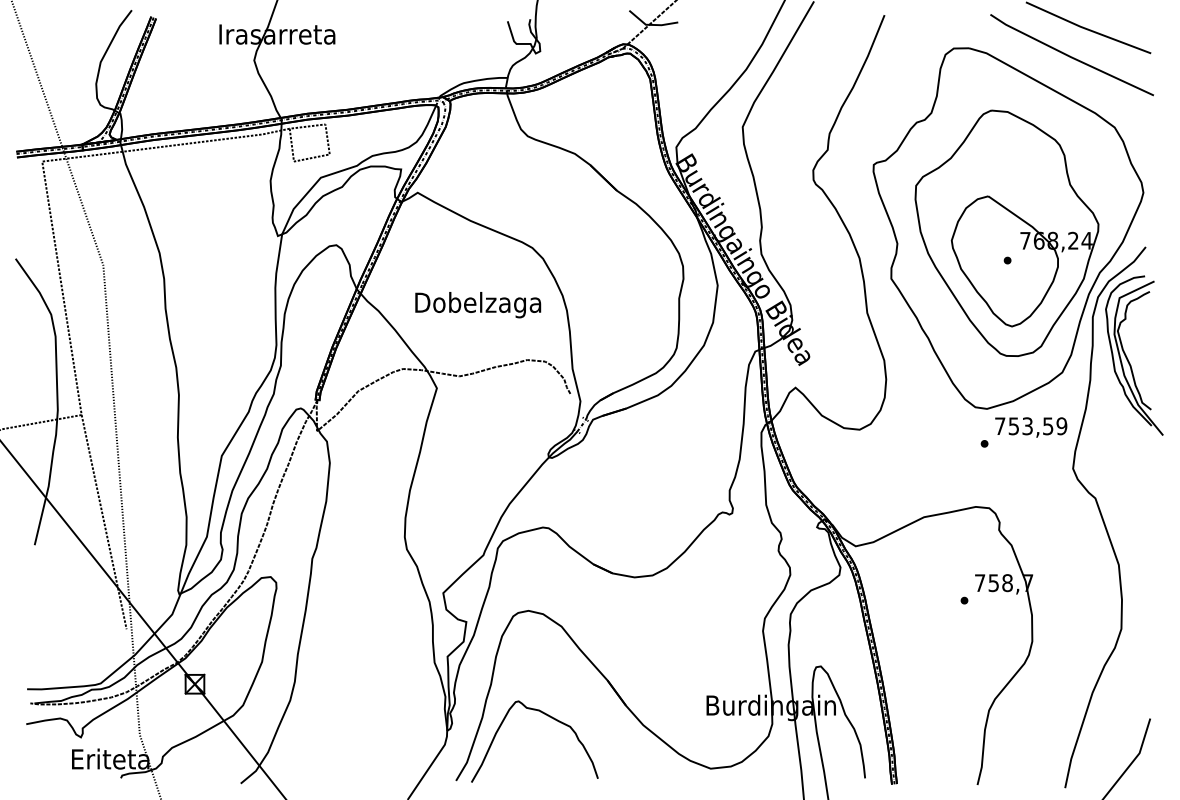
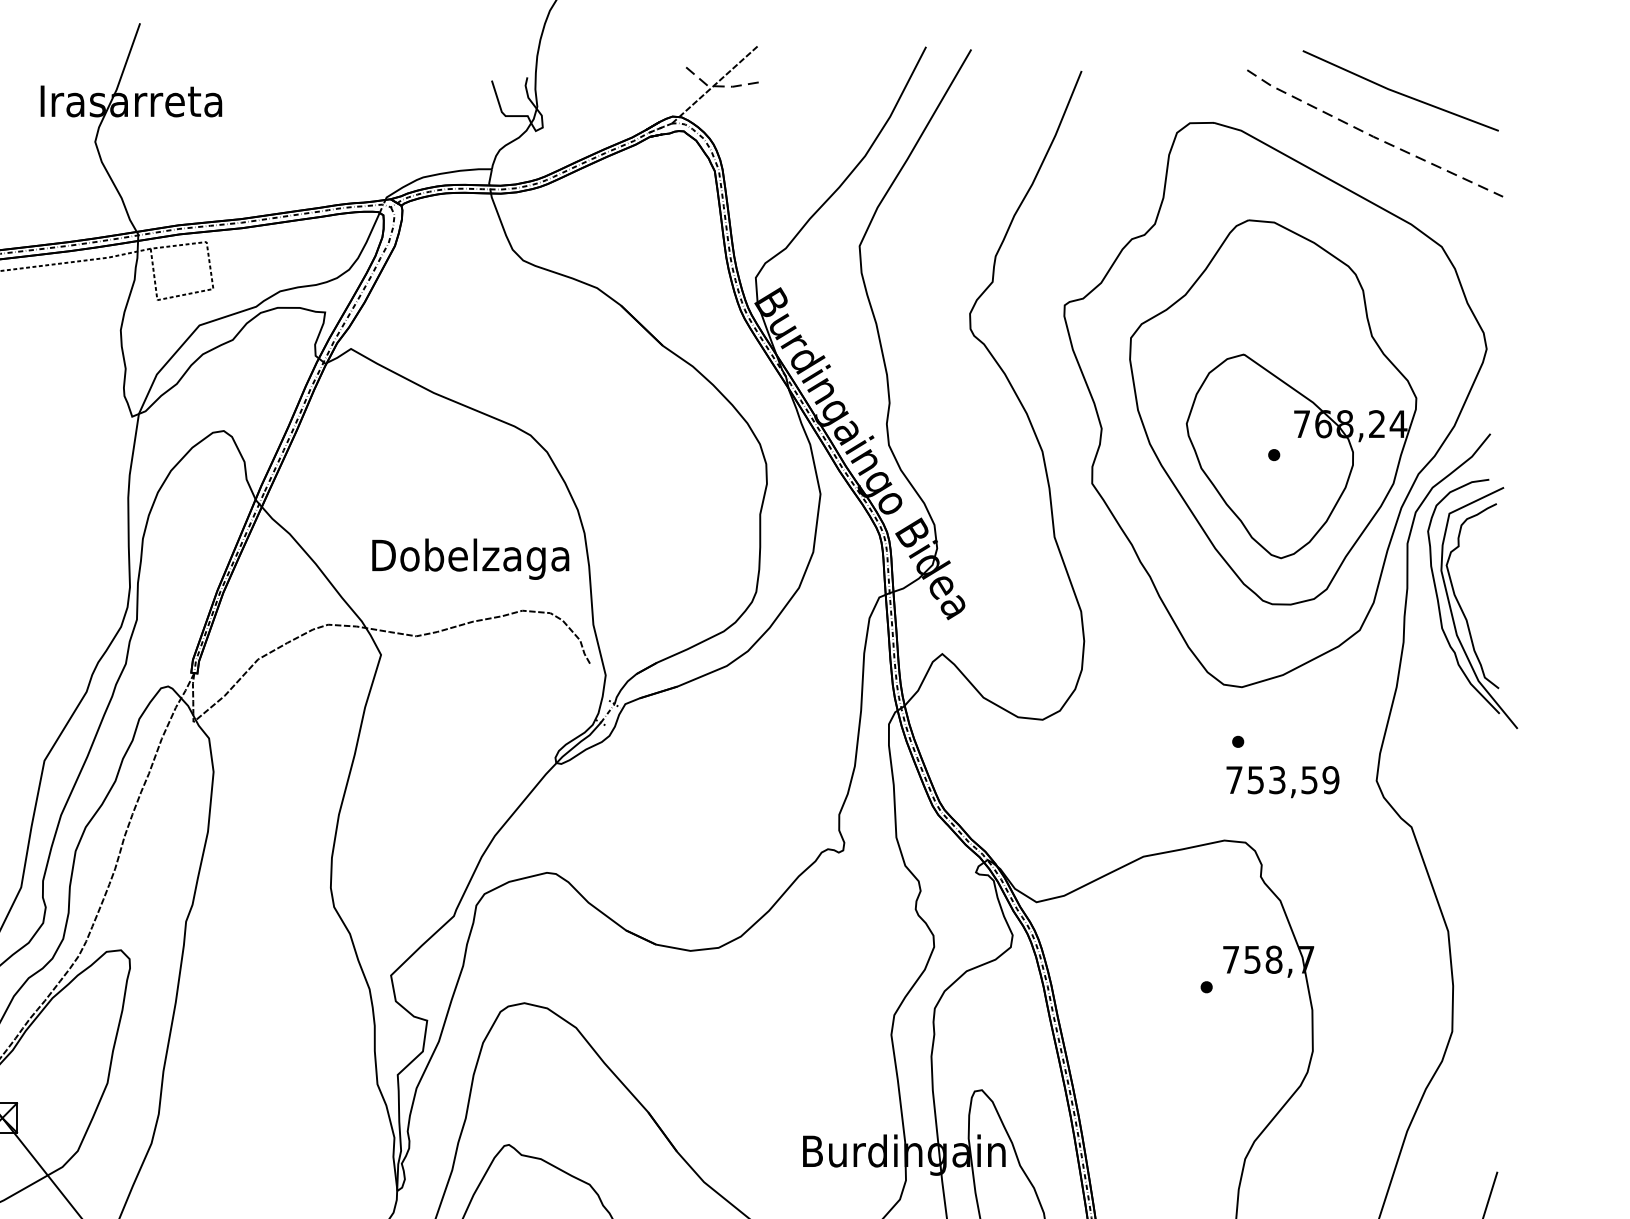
line: (650, 24) -> (715, 85), solid -> dashed
line: (1071, 57) -> (1374, 137), solid -> dashed
text: (478, 305) -> (471, 559), moved
text: (1031, 427) -> (1283, 782), moved

